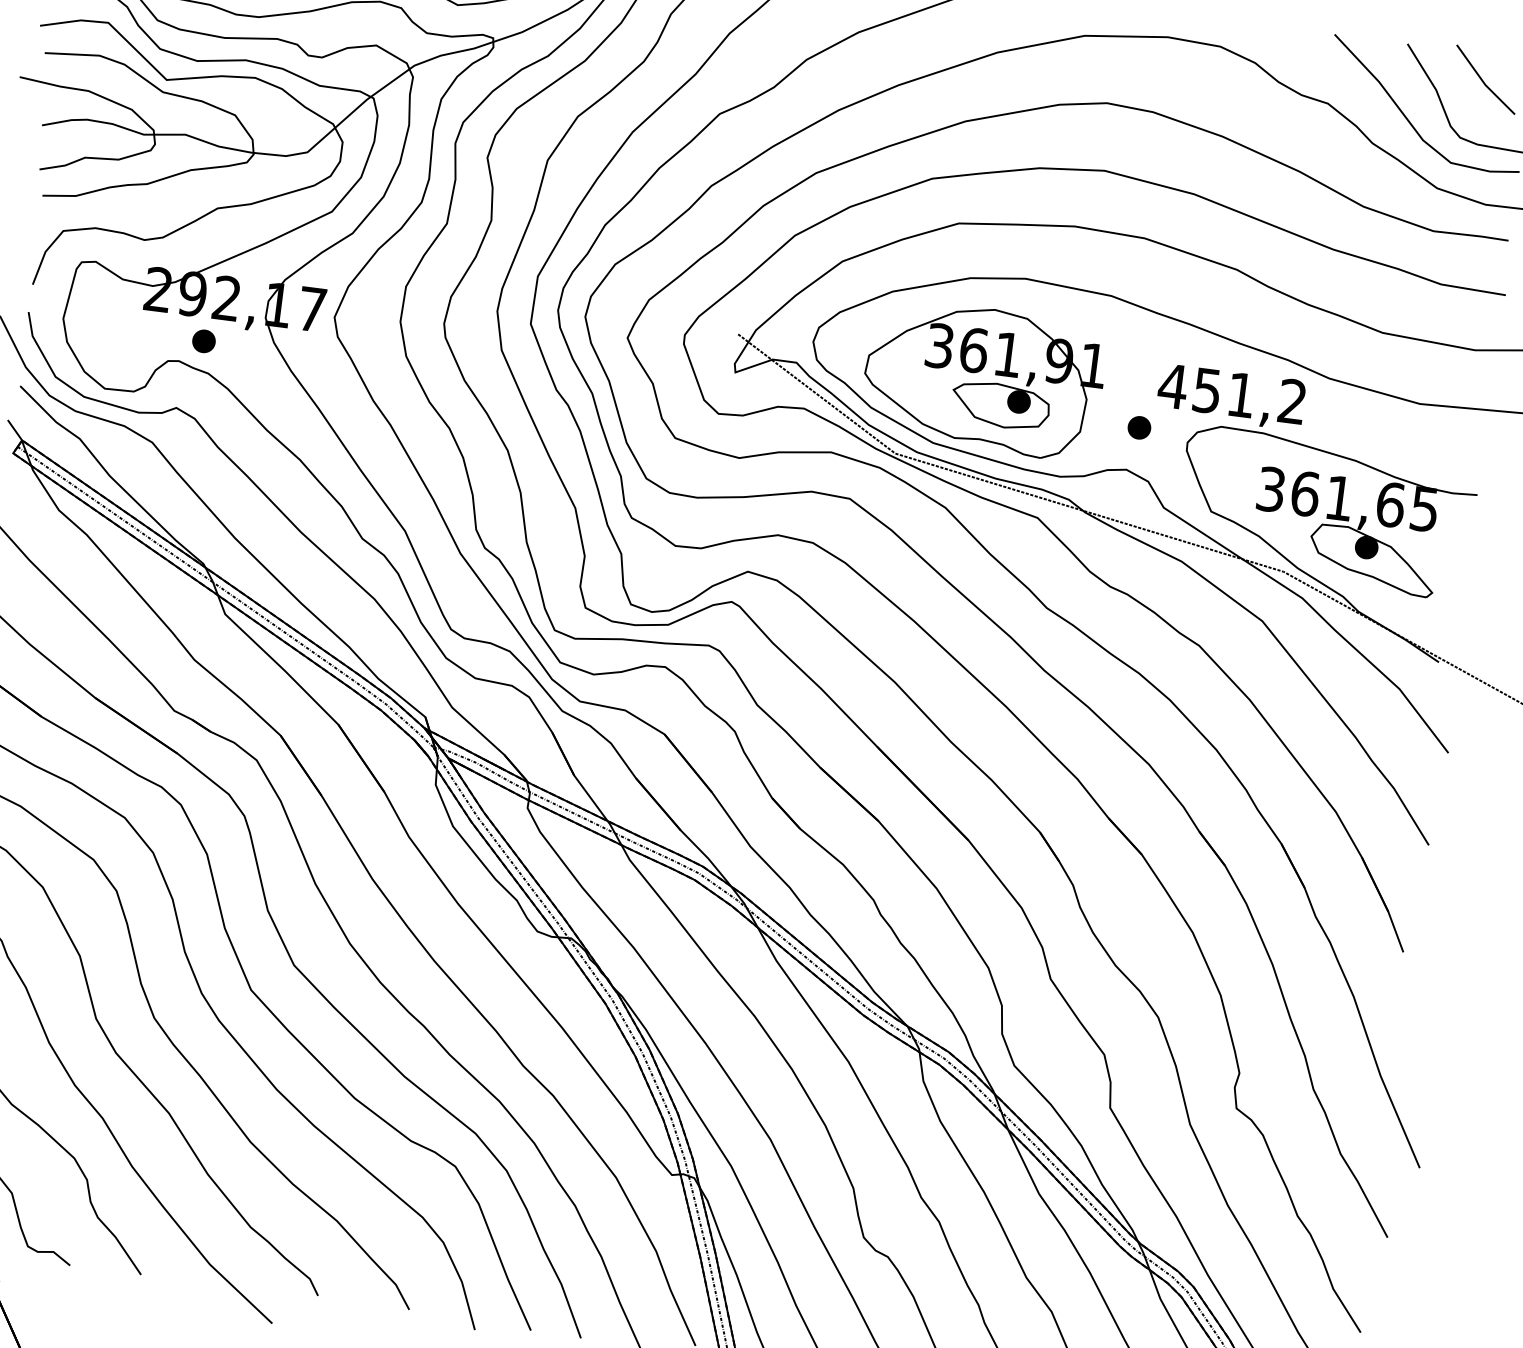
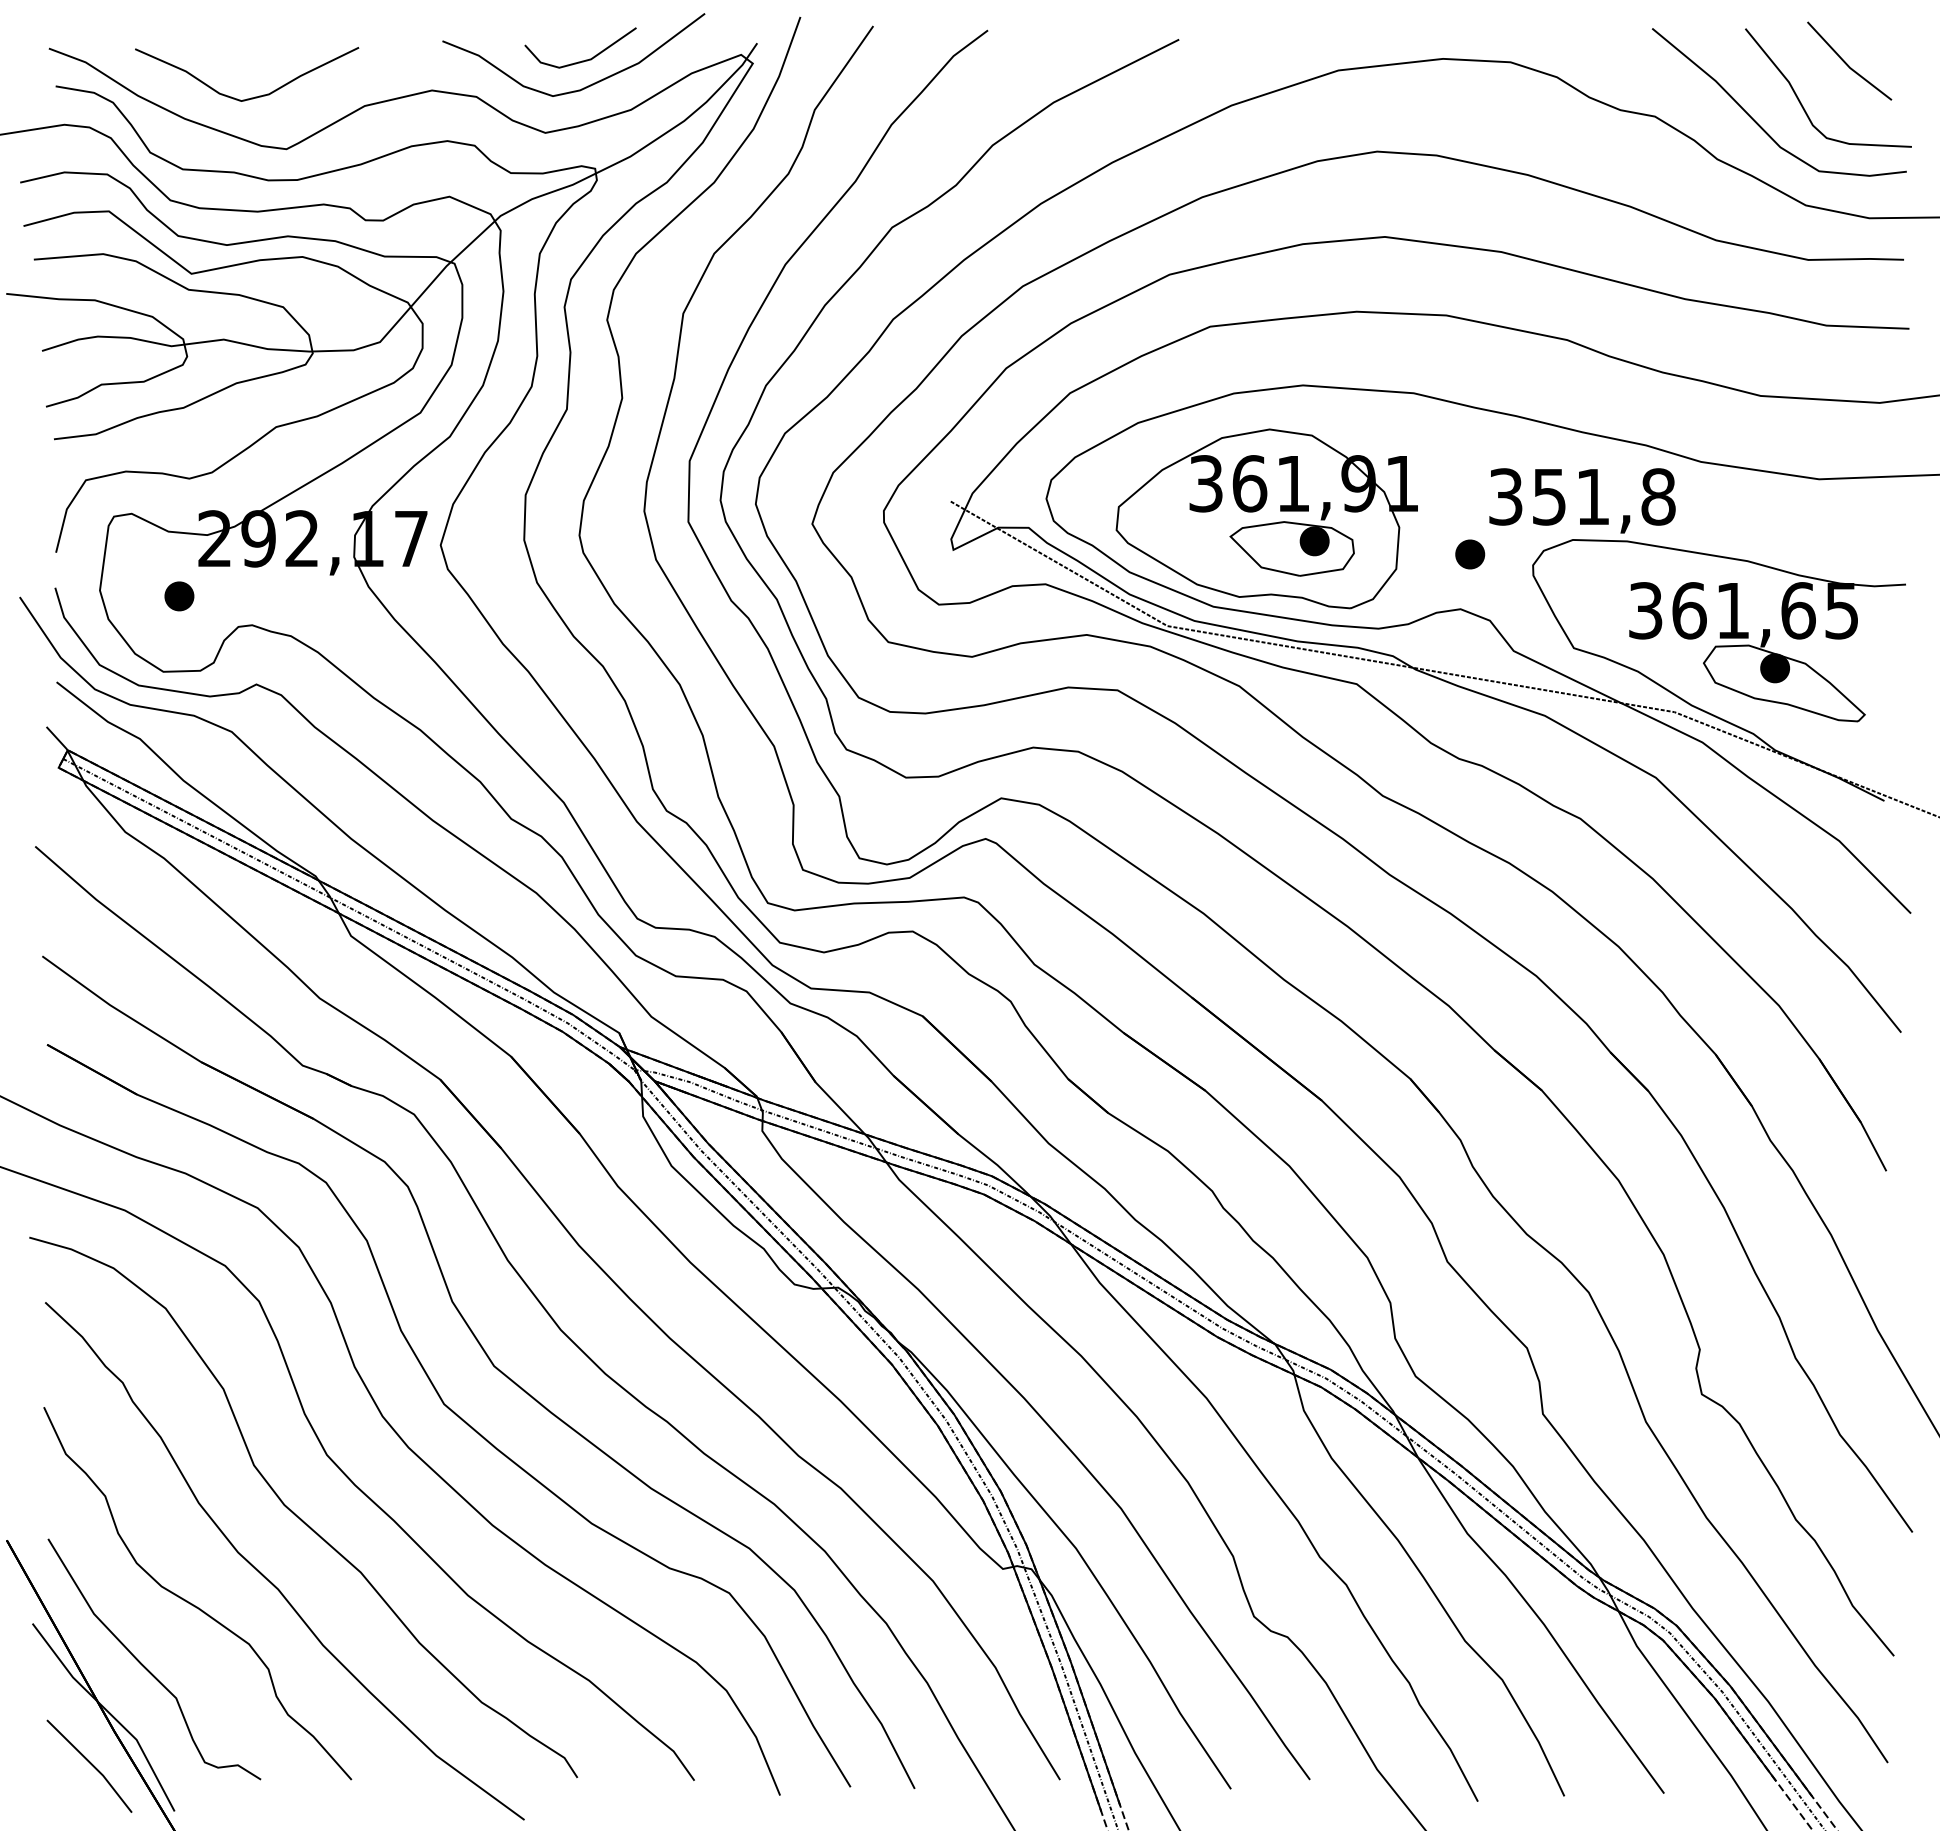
part: (204, 341) -> (179, 596), moved
text: (1232, 393) -> (1581, 496), 451,2 -> 351,8

